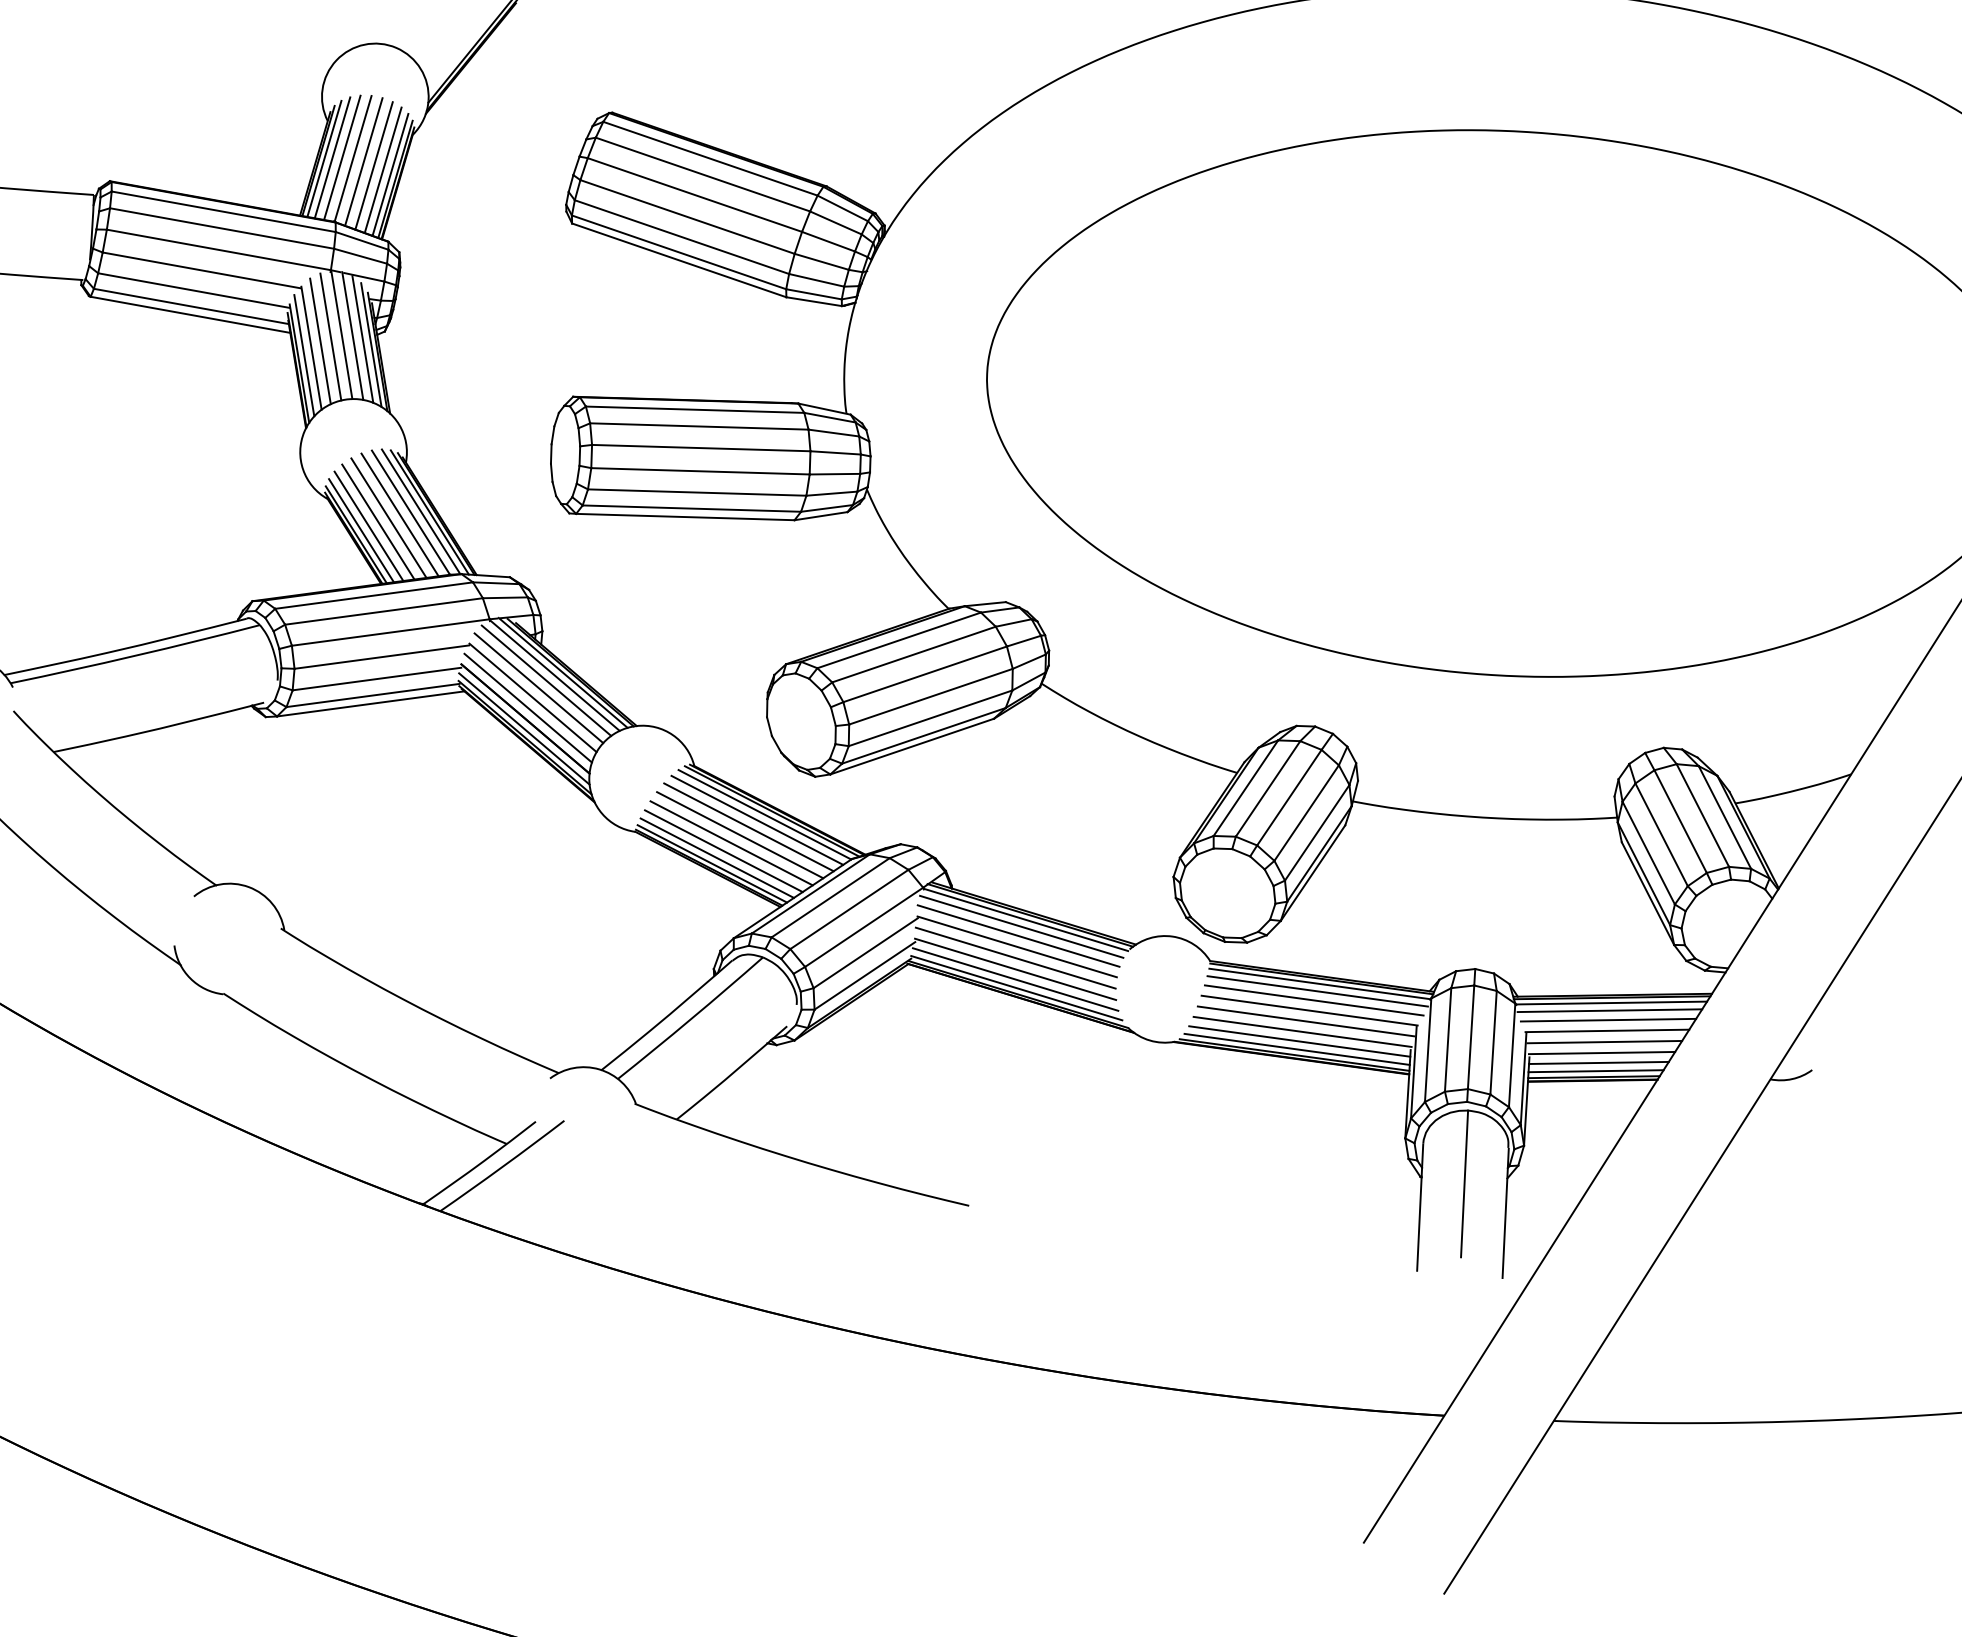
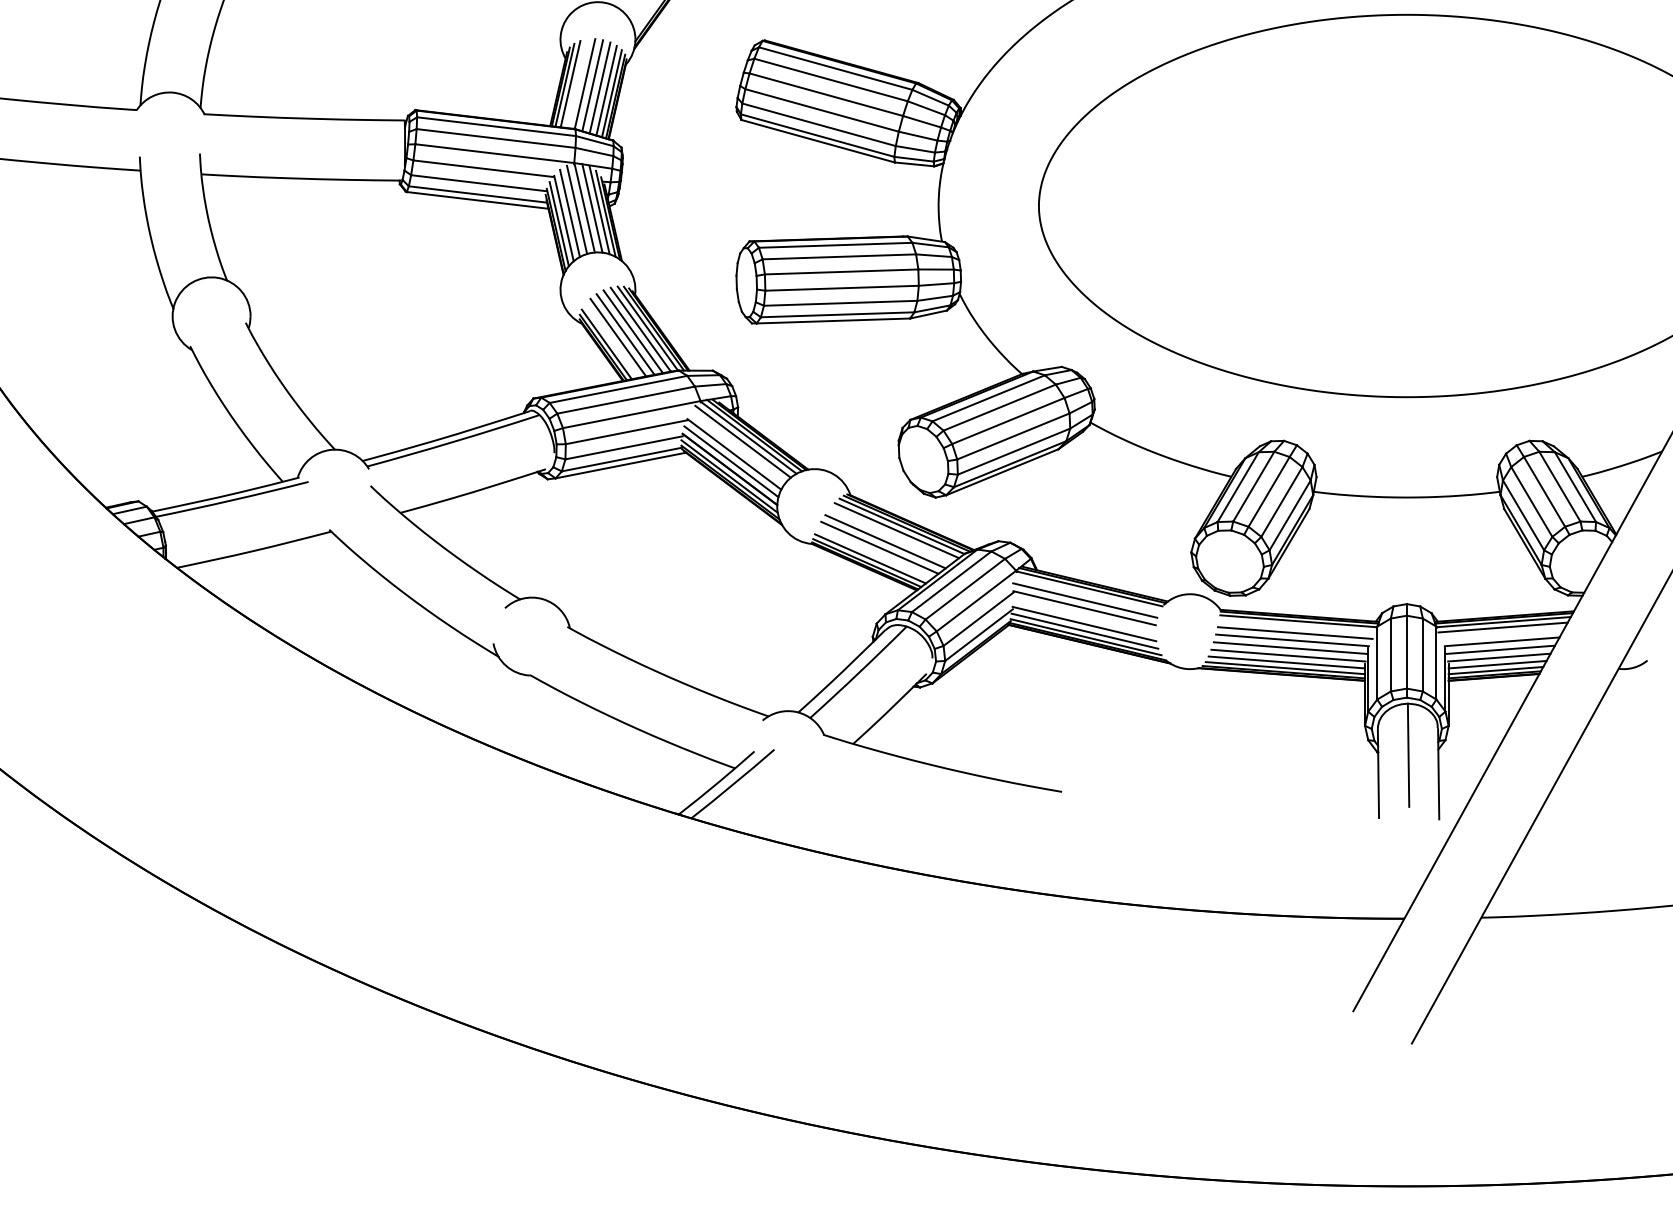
line: (342, 157) -> (577, 83), removed
line: (368, 525) -> (611, 340), removed
line: (538, 688) -> (737, 447), removed
line: (749, 826) -> (891, 535), removed
line: (723, 850) -> (874, 553), removed
line: (1021, 926) -> (1086, 593), removed
line: (1014, 958) -> (1083, 616), removed
line: (1317, 991) -> (1297, 626), removed
line: (1608, 1019) -> (1502, 633), removed

